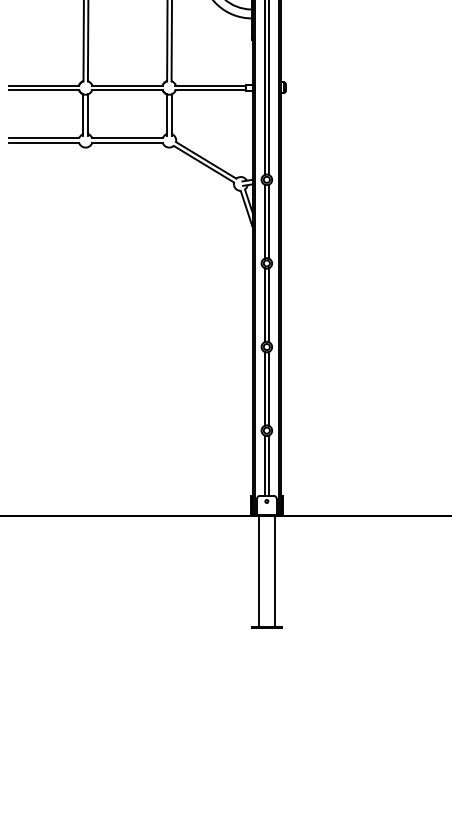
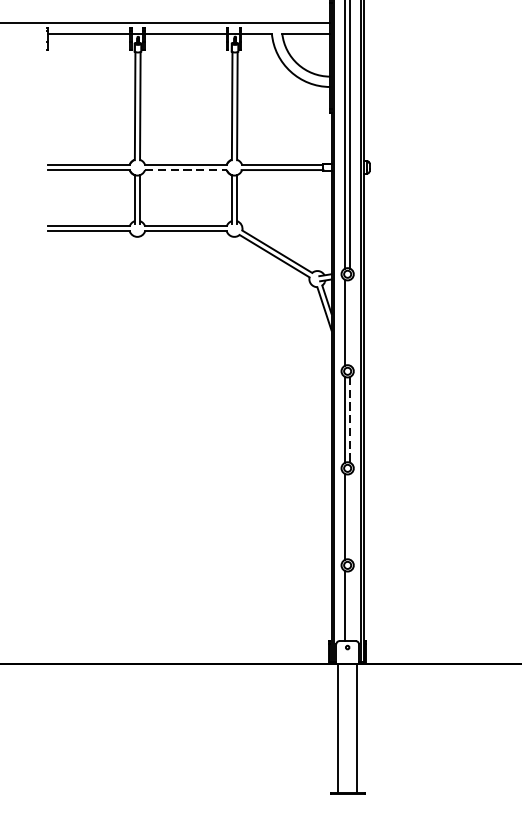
line: (128, 90) -> (187, 170), solid -> dashed
line: (269, 221) -> (350, 322), removed
line: (269, 305) -> (350, 420), solid -> dashed
line: (269, 388) -> (350, 516), removed
line: (269, 465) -> (350, 605), removed

